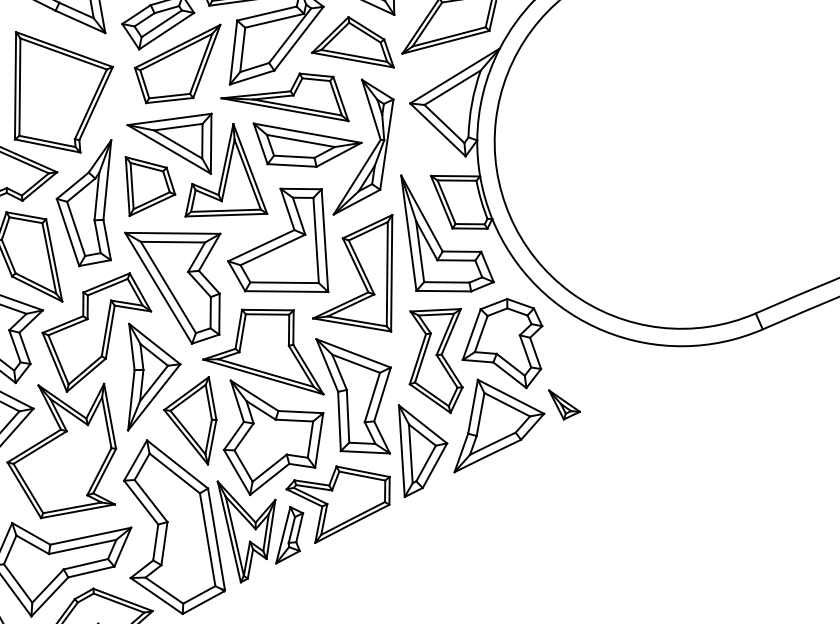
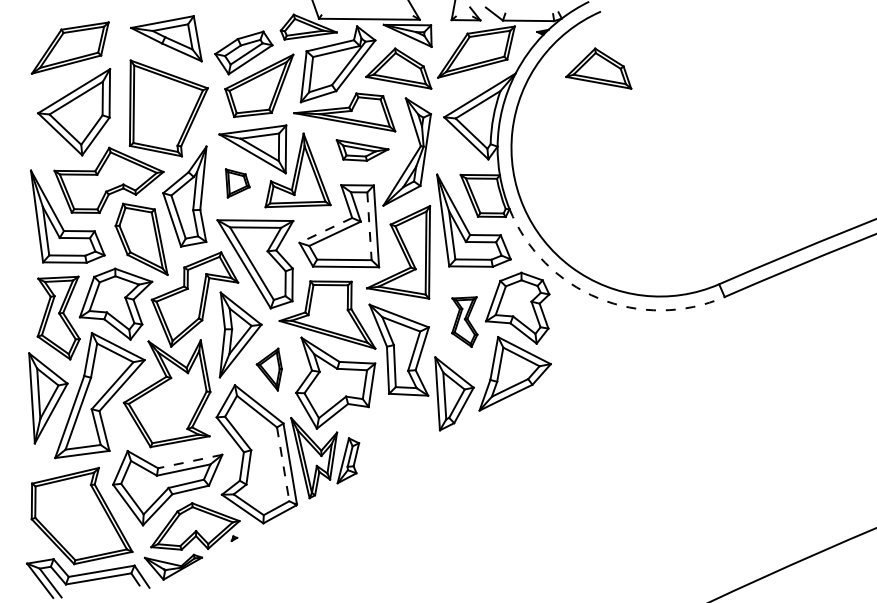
part: (604, 42) -> (598, 68), added
part: (307, 145) -> (362, 150), size x0.6
part: (150, 186) -> (237, 183), size x0.6
line: (316, 240) -> (369, 226), solid -> dashed
line: (260, 245) -> (325, 230), solid -> dashed
arc: (604, 331) -> (598, 298), solid -> dashed
part: (435, 360) -> (464, 321), size x0.6
part: (563, 404) -> (566, 356), removed
part: (190, 420) -> (269, 369), size x0.6
part: (337, 504) -> (386, 436), removed
line: (91, 536) -> (190, 461), solid -> dashed
line: (208, 539) -> (283, 464), solid -> dashed

